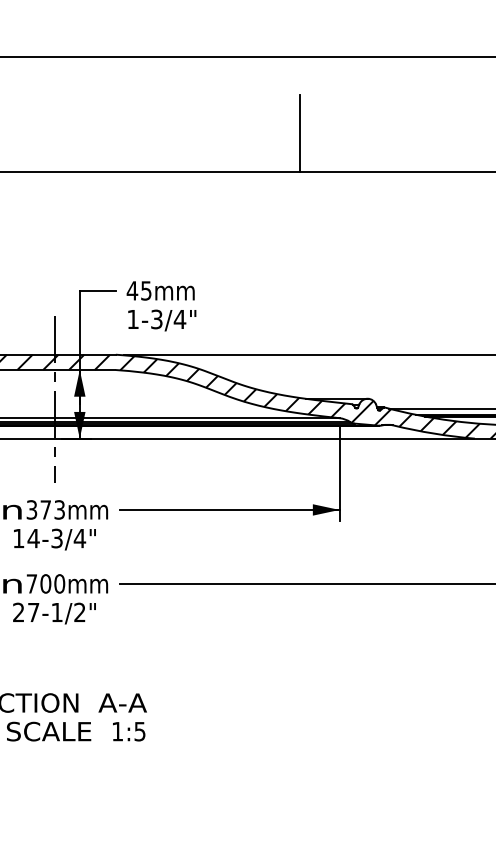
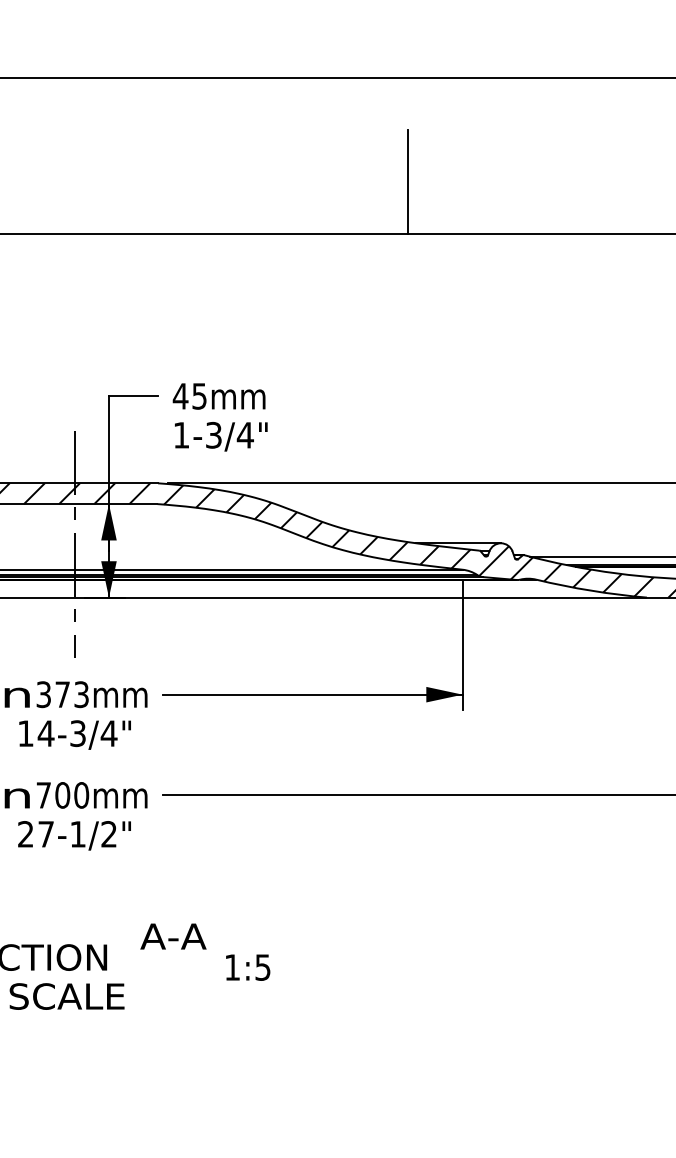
text: (122, 702) -> (173, 936), moved
text: (129, 731) -> (248, 967), moved

